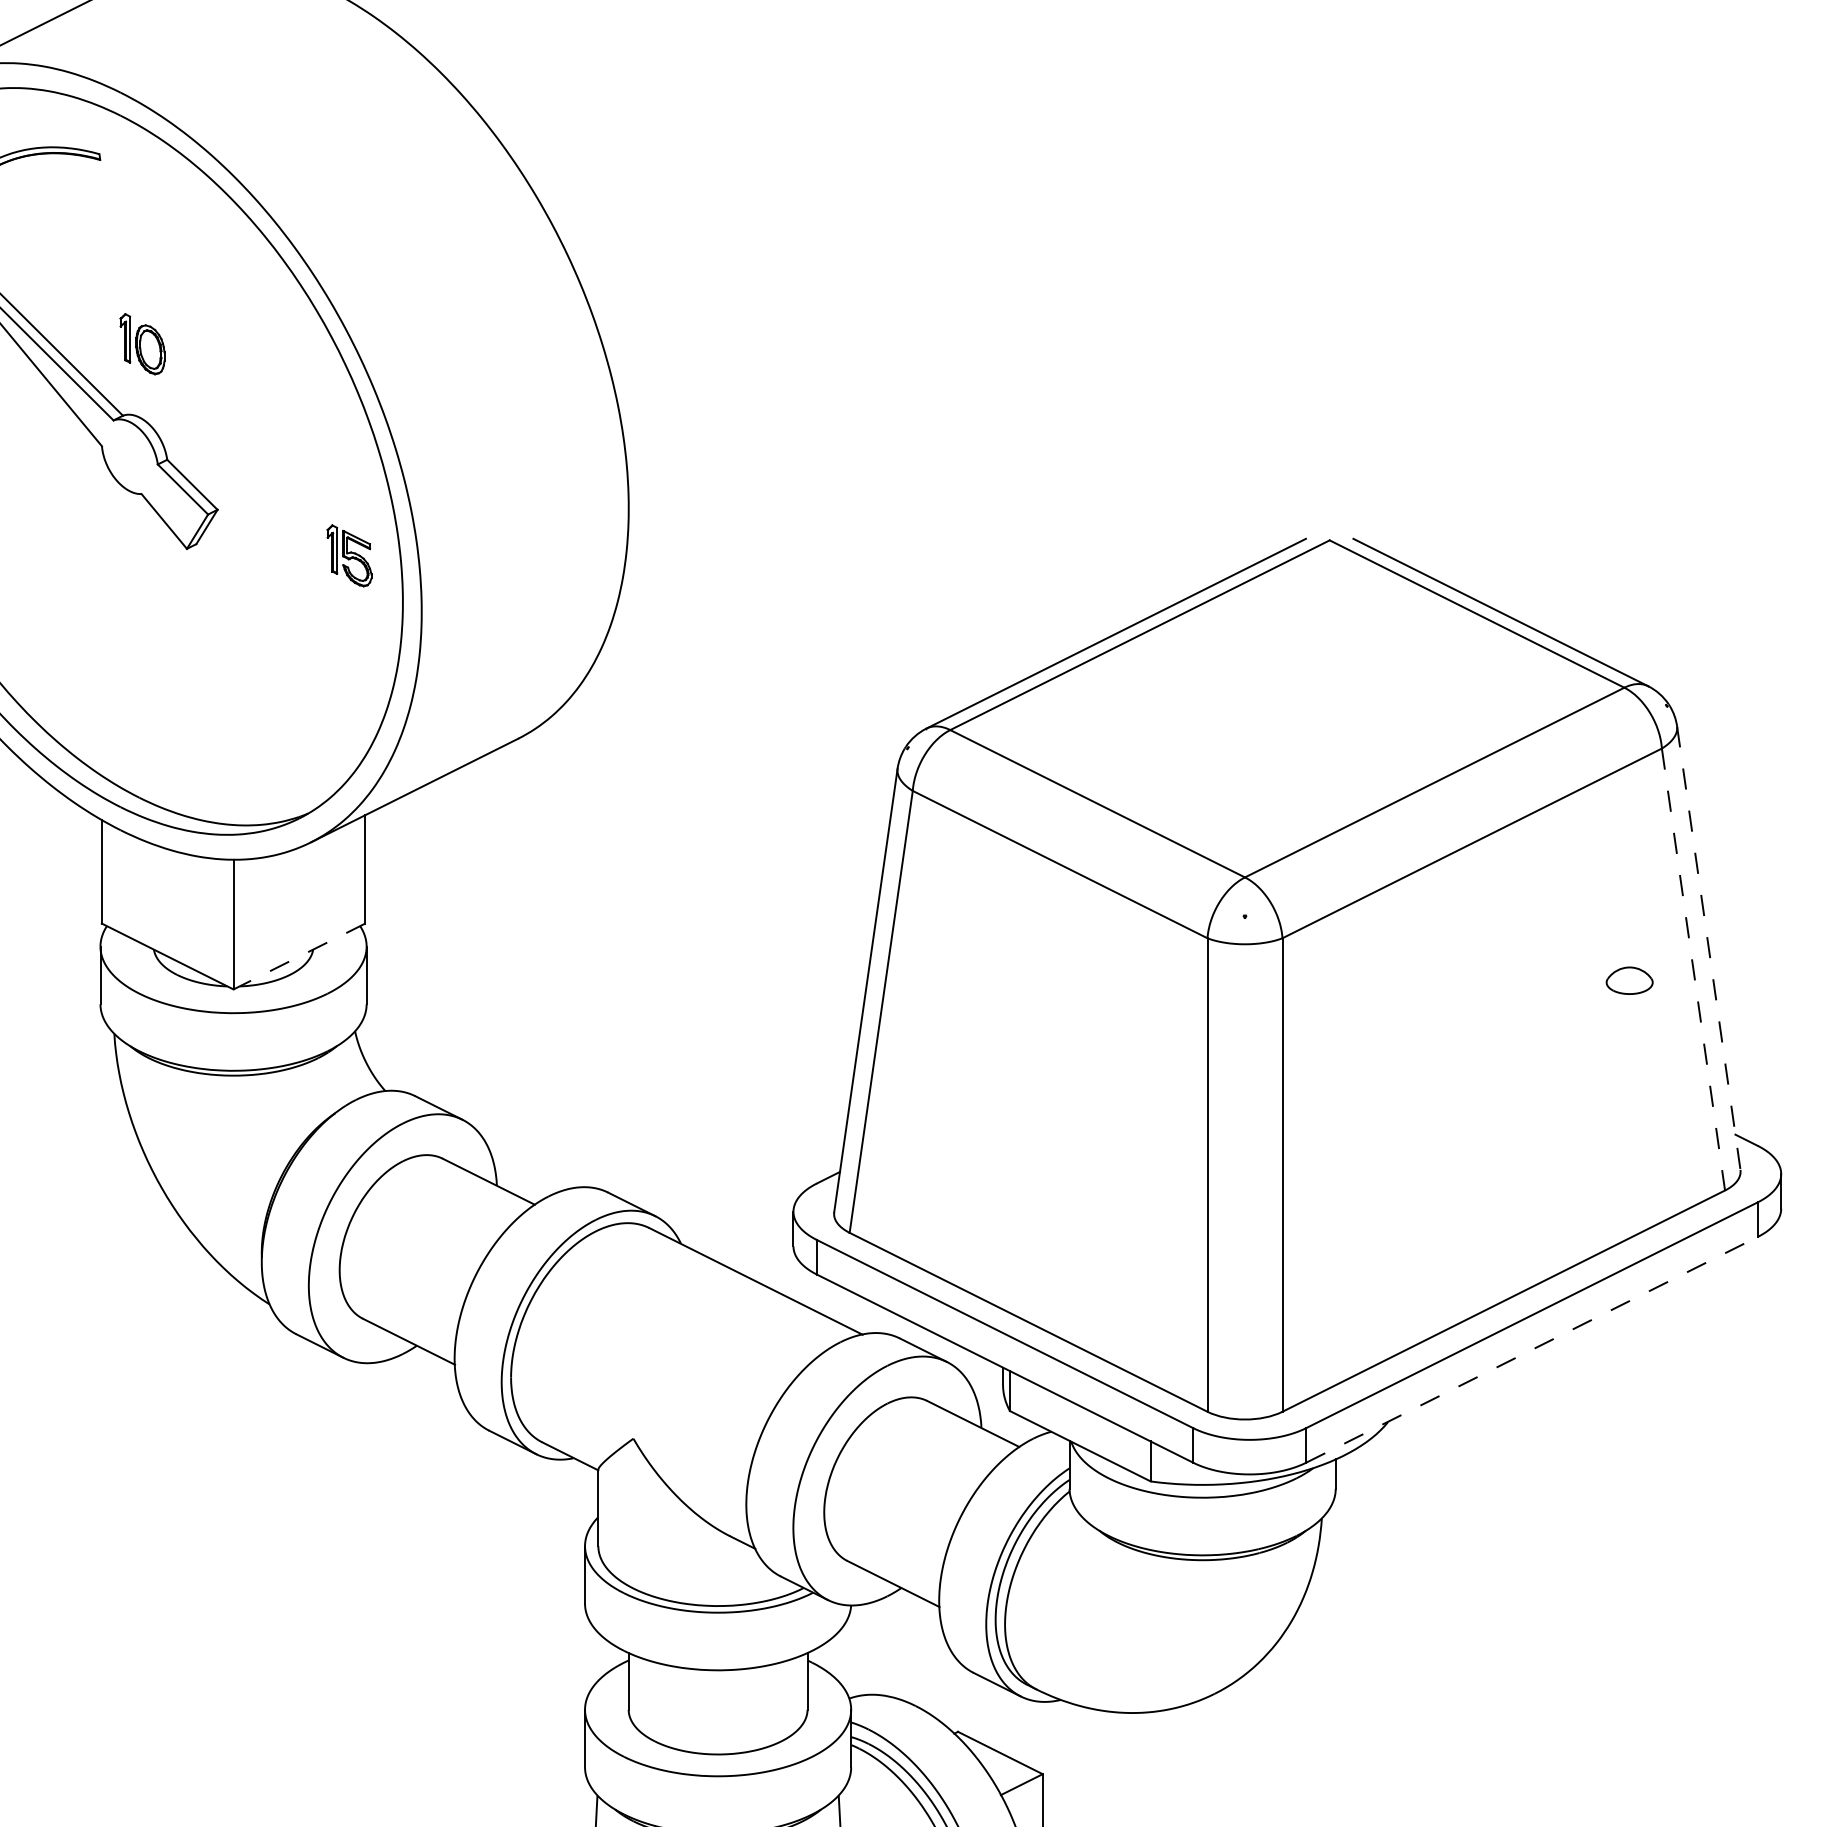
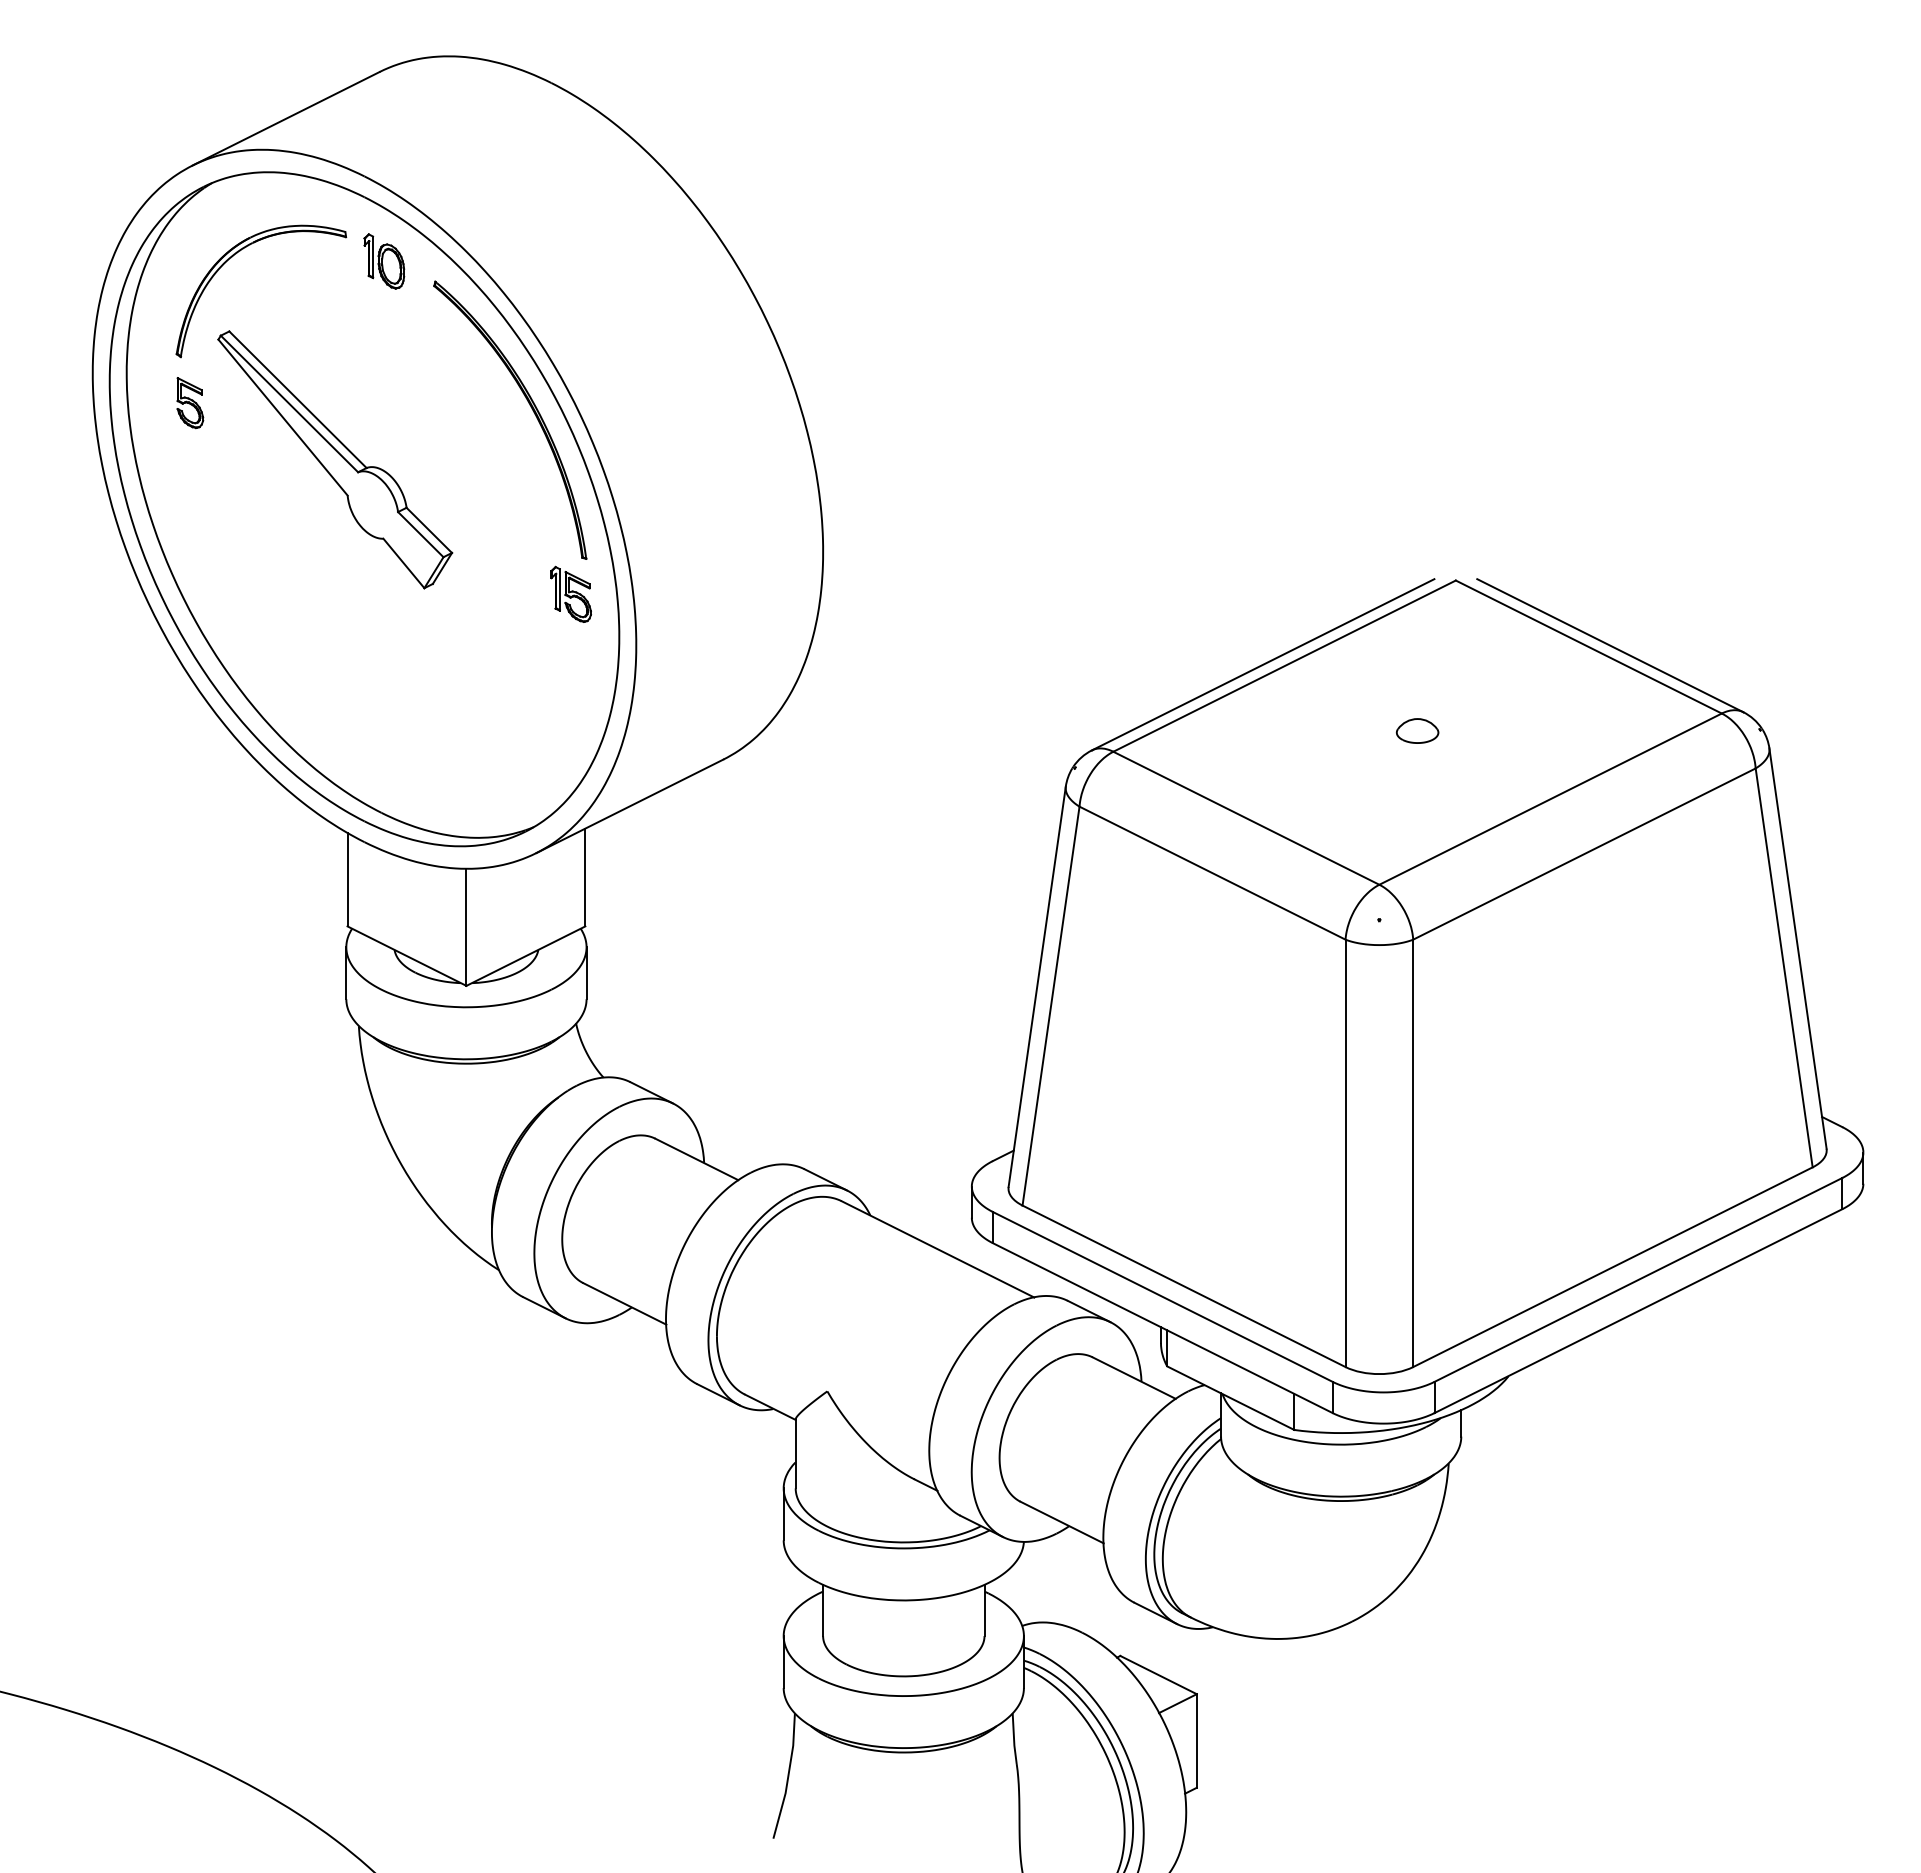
part: (142, 344) -> (384, 261), moved
part: (305, 350) -> (531, 409), added
line: (1709, 949) -> (1798, 949), dashed -> solid
line: (298, 956) -> (525, 956), dashed -> solid
line: (1693, 970) -> (1784, 968), dashed -> solid
part: (1629, 980) -> (1417, 730), moved
line: (1532, 1350) -> (1638, 1311), dashed -> solid

